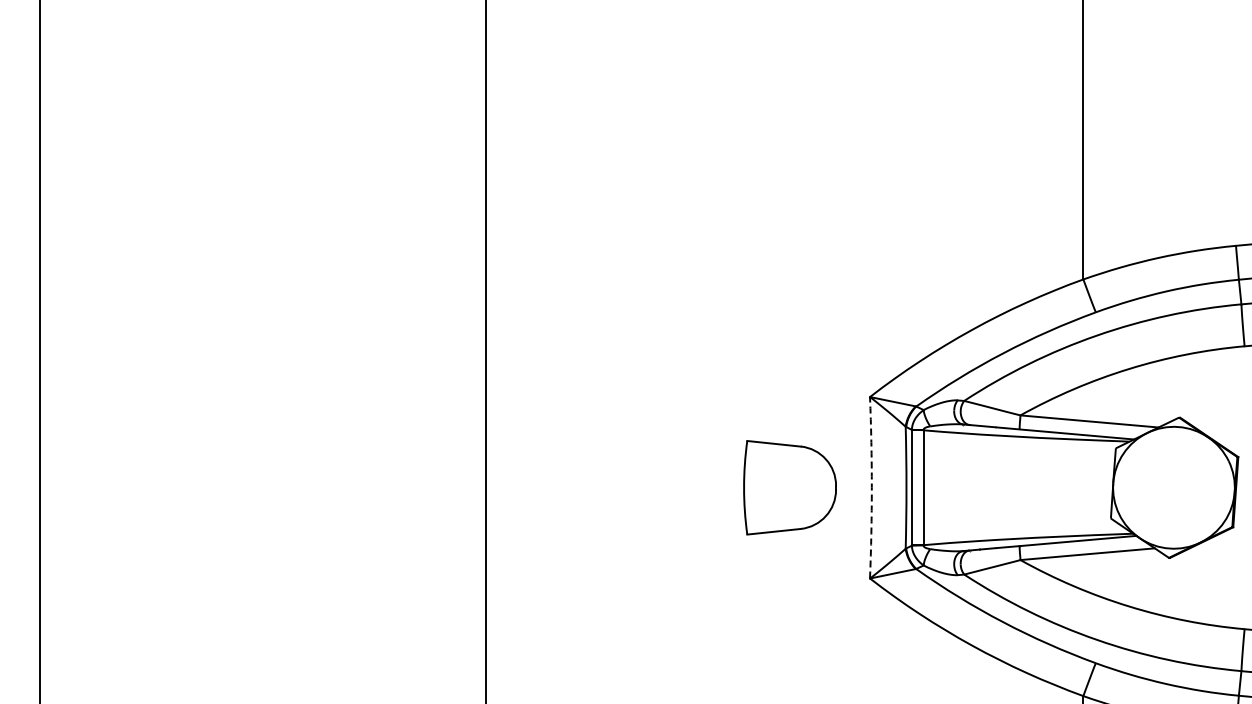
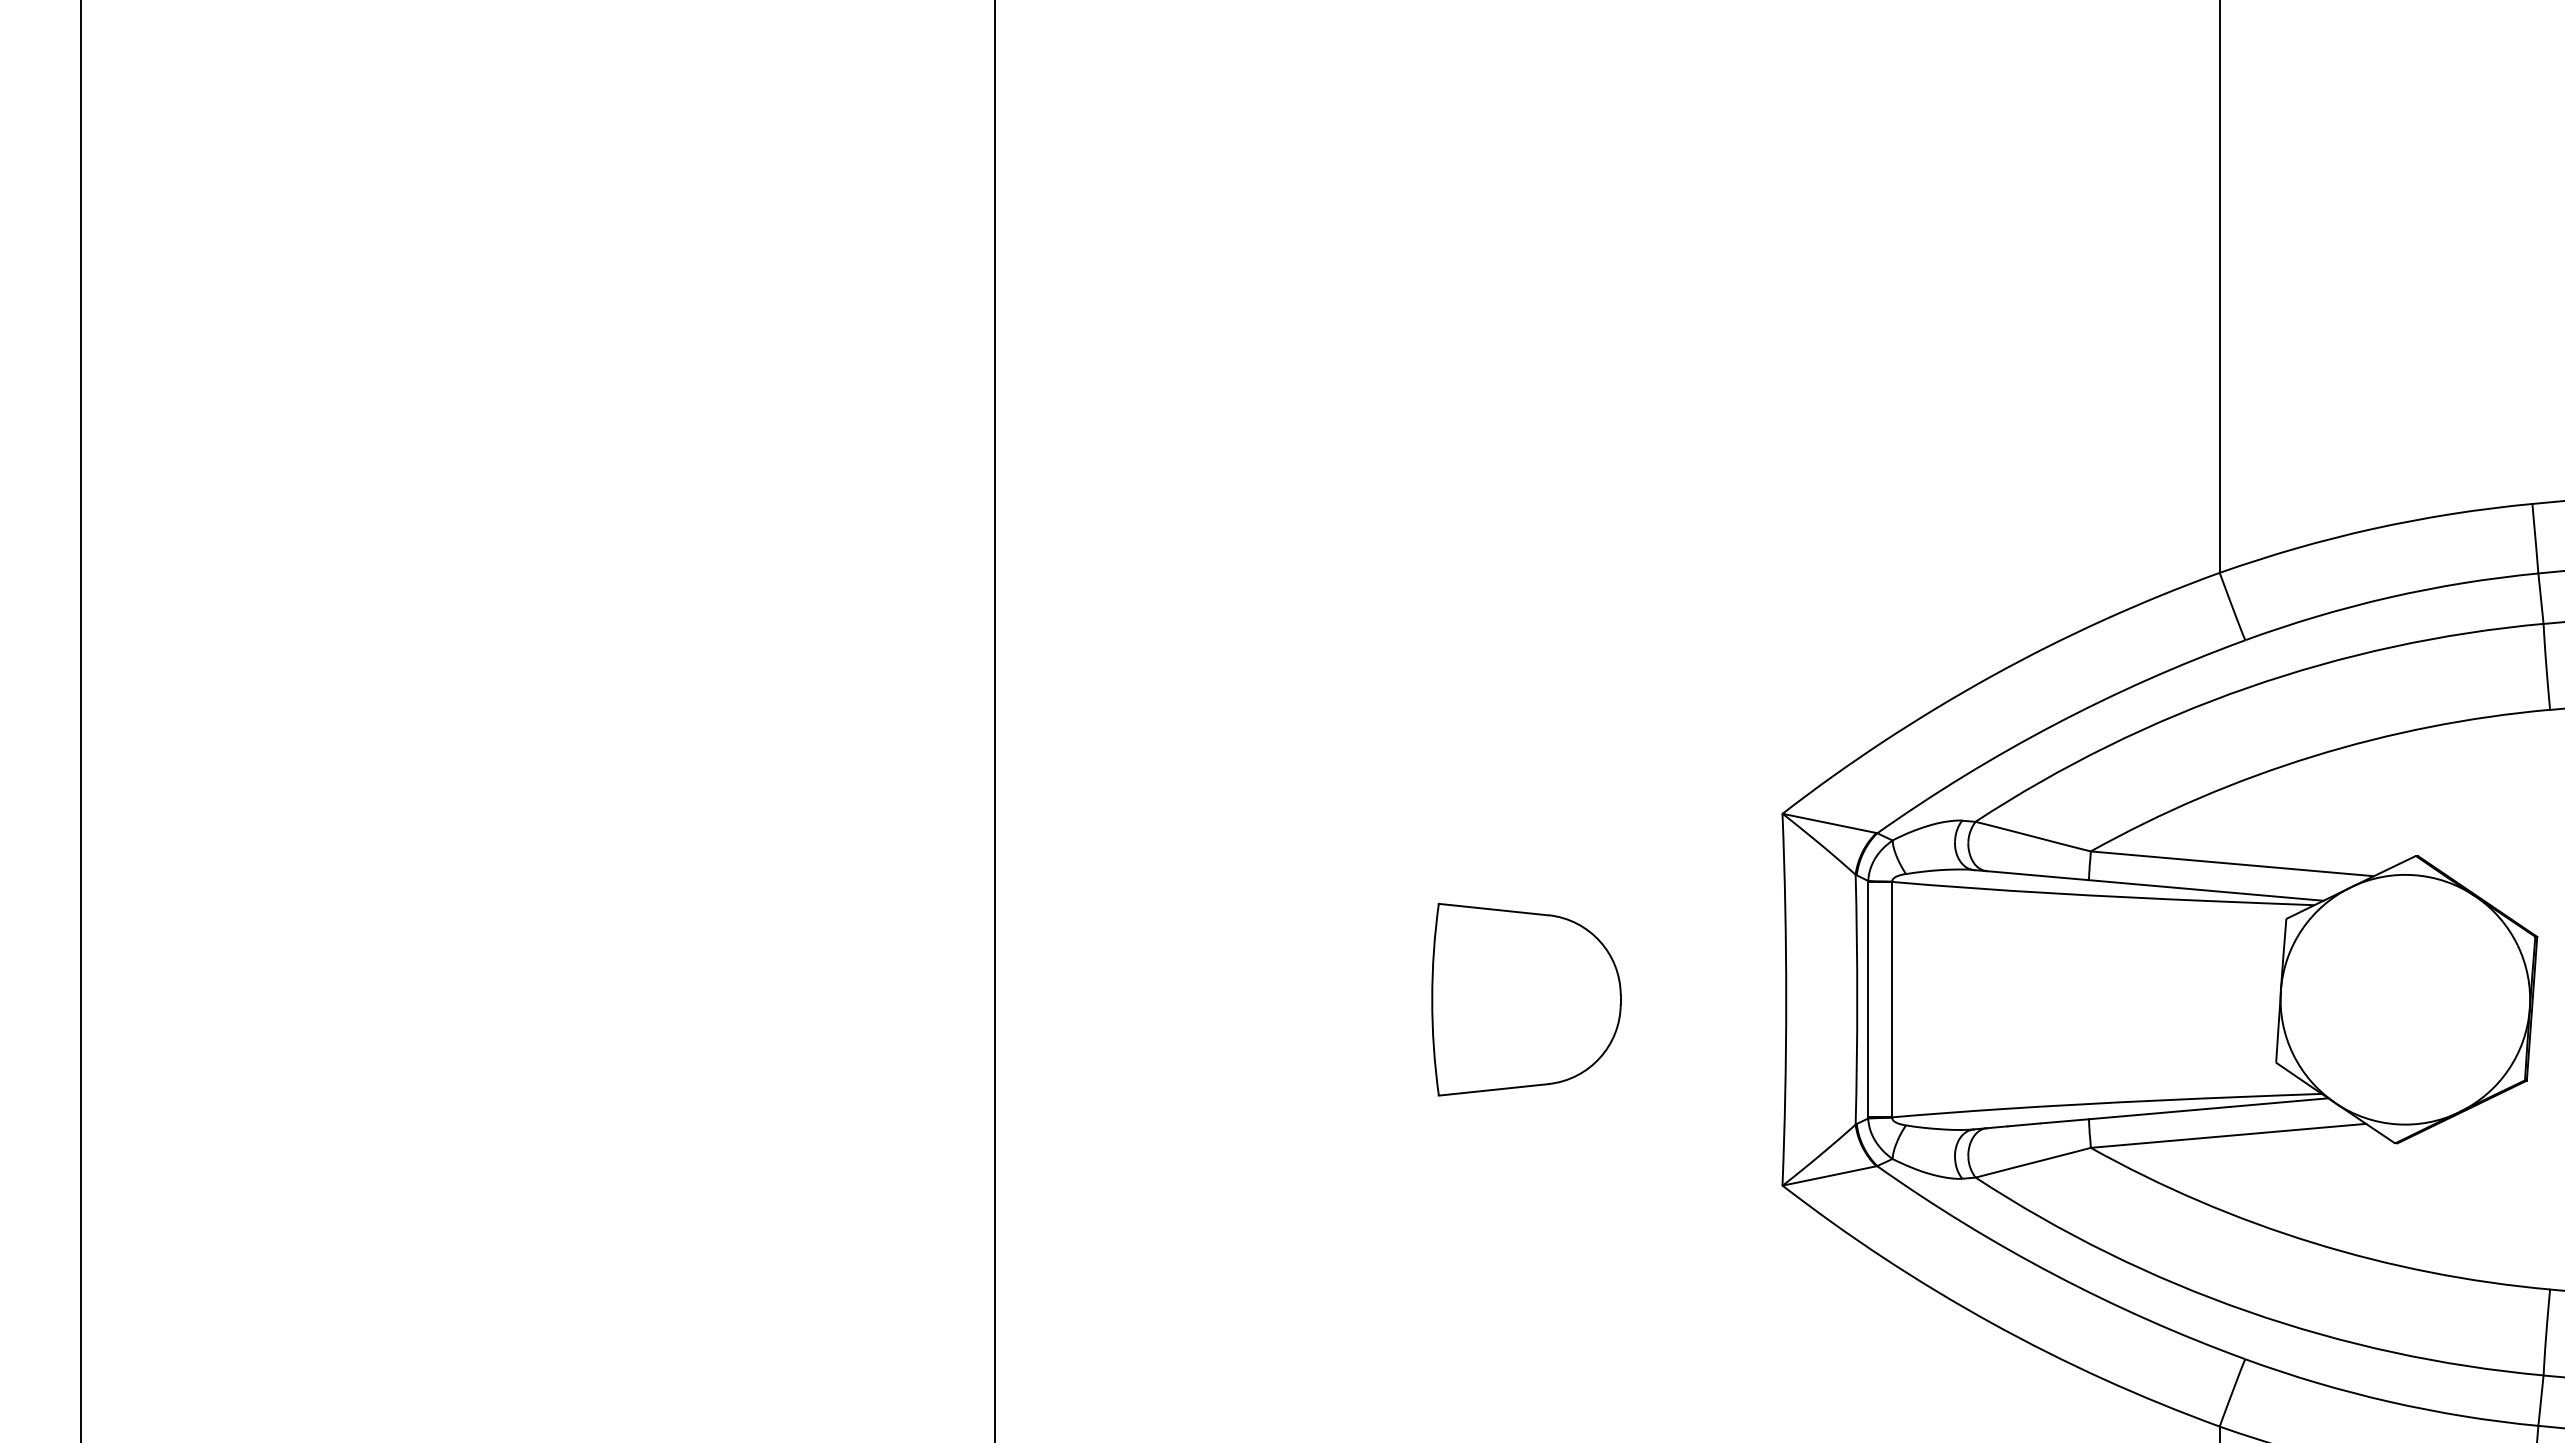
part: (789, 487) -> (1525, 999), moved
arc: (871, 487) -> (1785, 999), dashed -> solid

